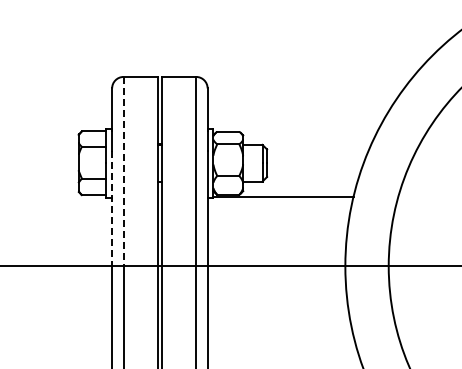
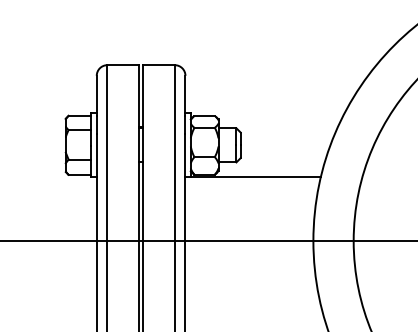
line: (123, 171) -> (107, 153), dashed -> solid
line: (112, 208) -> (97, 187), dashed -> solid

